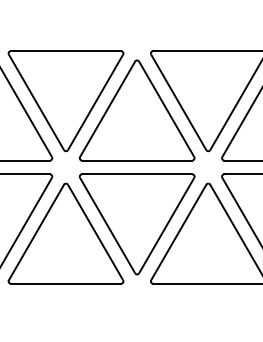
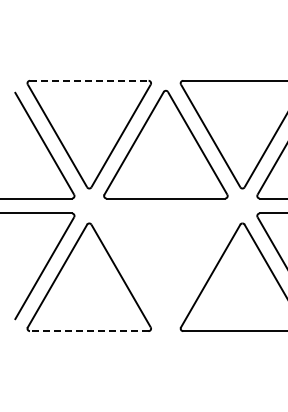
line: (66, 50) -> (89, 80), solid -> dashed
part: (136, 223) -> (165, 266), removed
line: (65, 284) -> (88, 331), solid -> dashed

